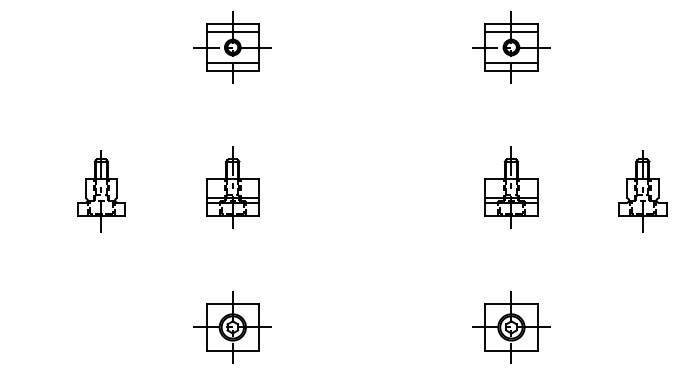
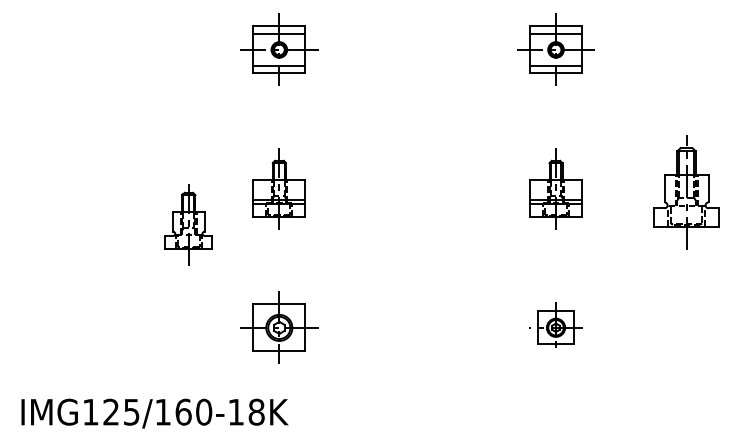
part: (101, 191) -> (188, 224), moved
part: (642, 191) -> (686, 192), size x1.4
part: (510, 327) -> (555, 327), size x0.7

